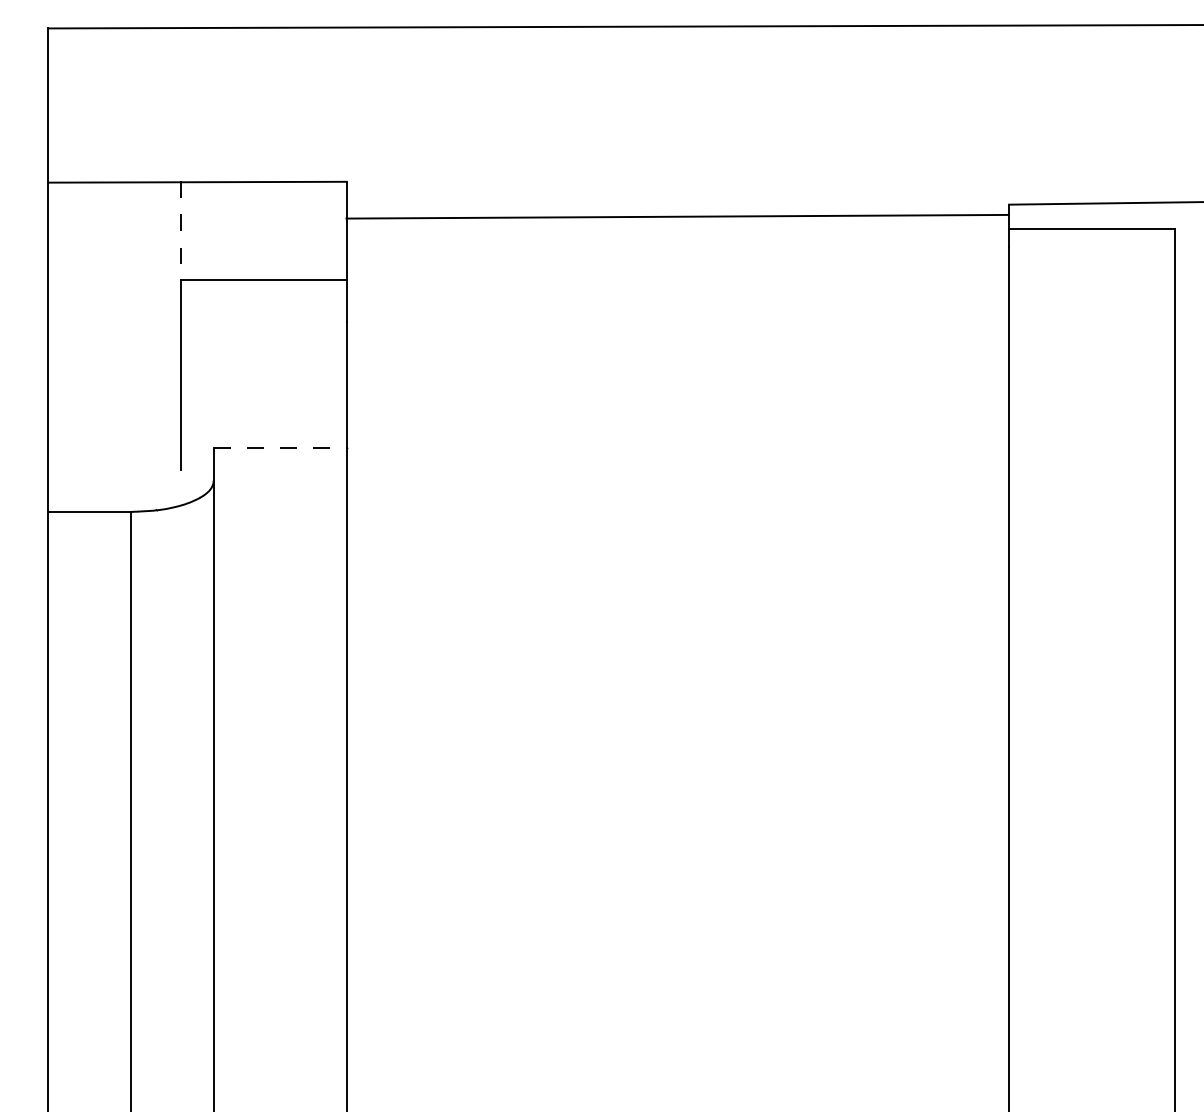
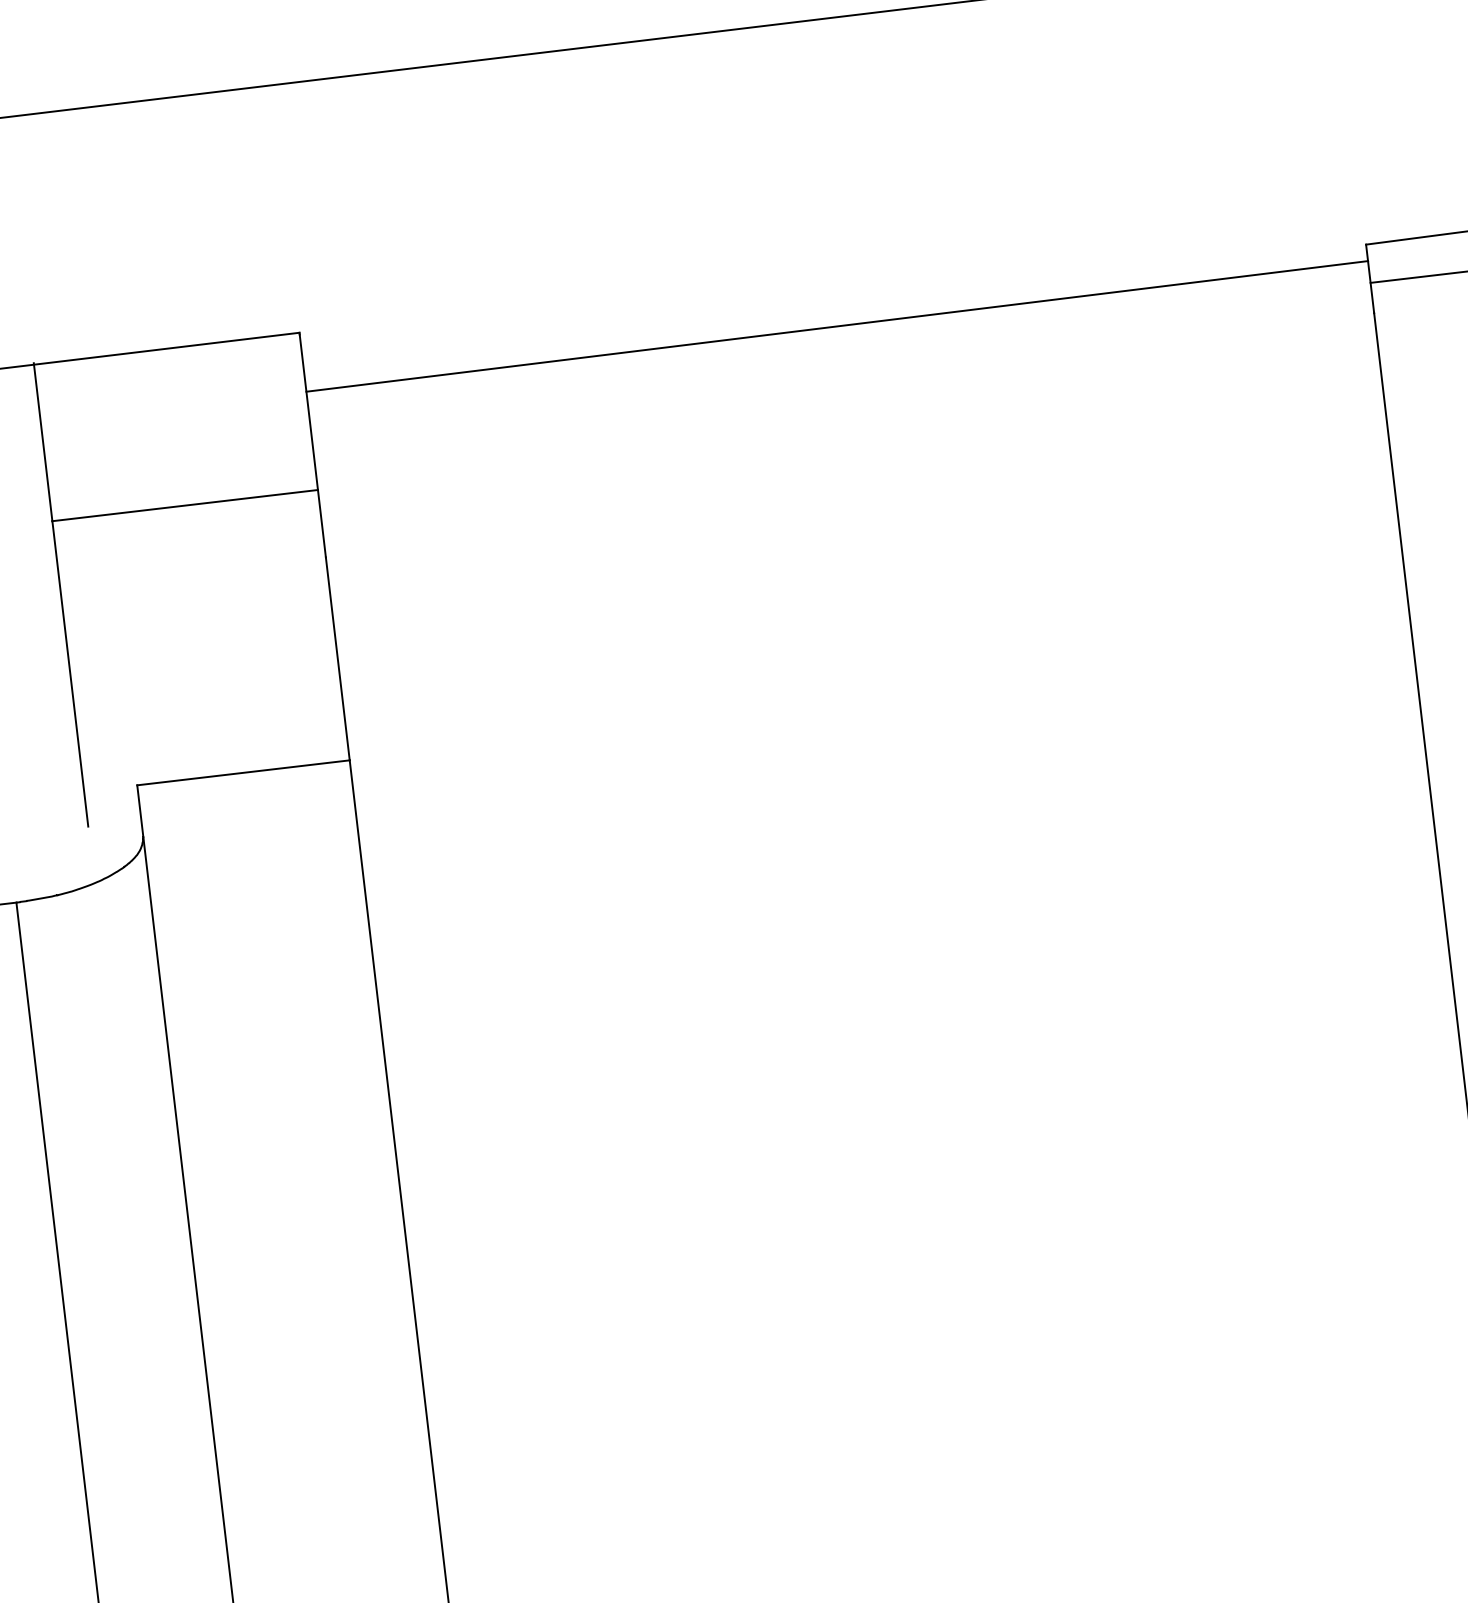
line: (180, 231) -> (42, 443), dashed -> solid
line: (280, 448) -> (243, 772), dashed -> solid

